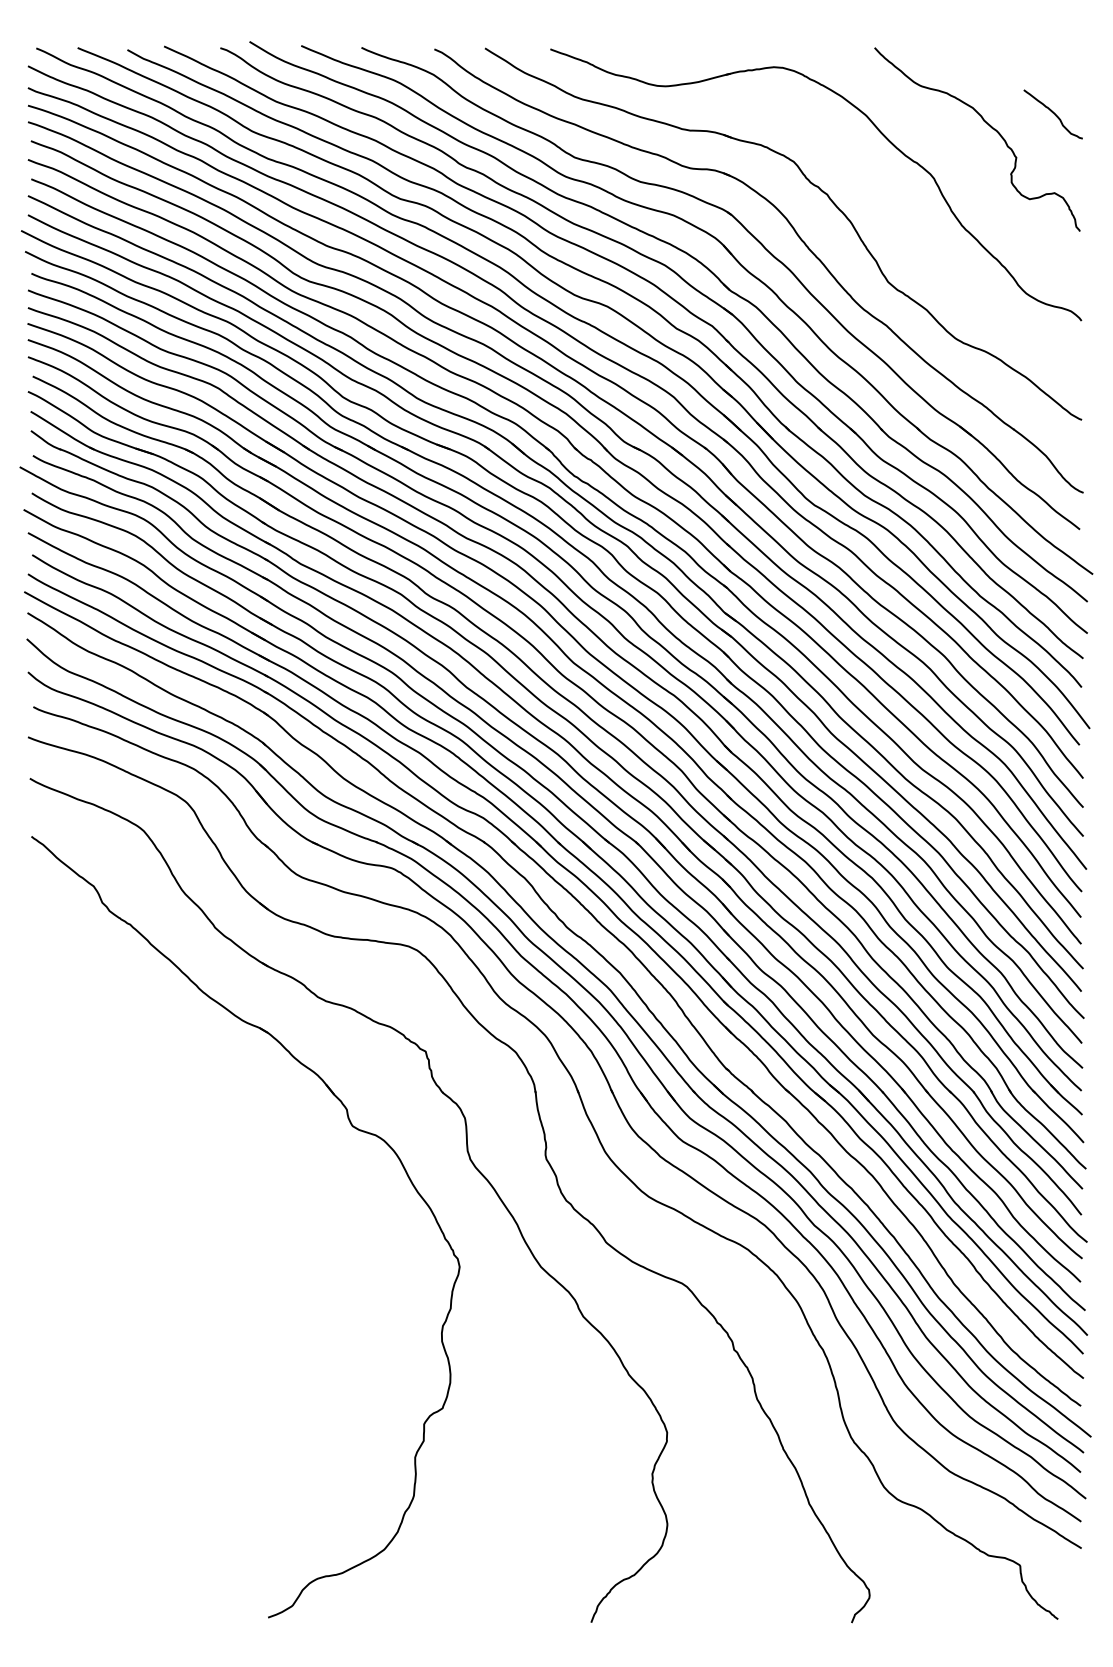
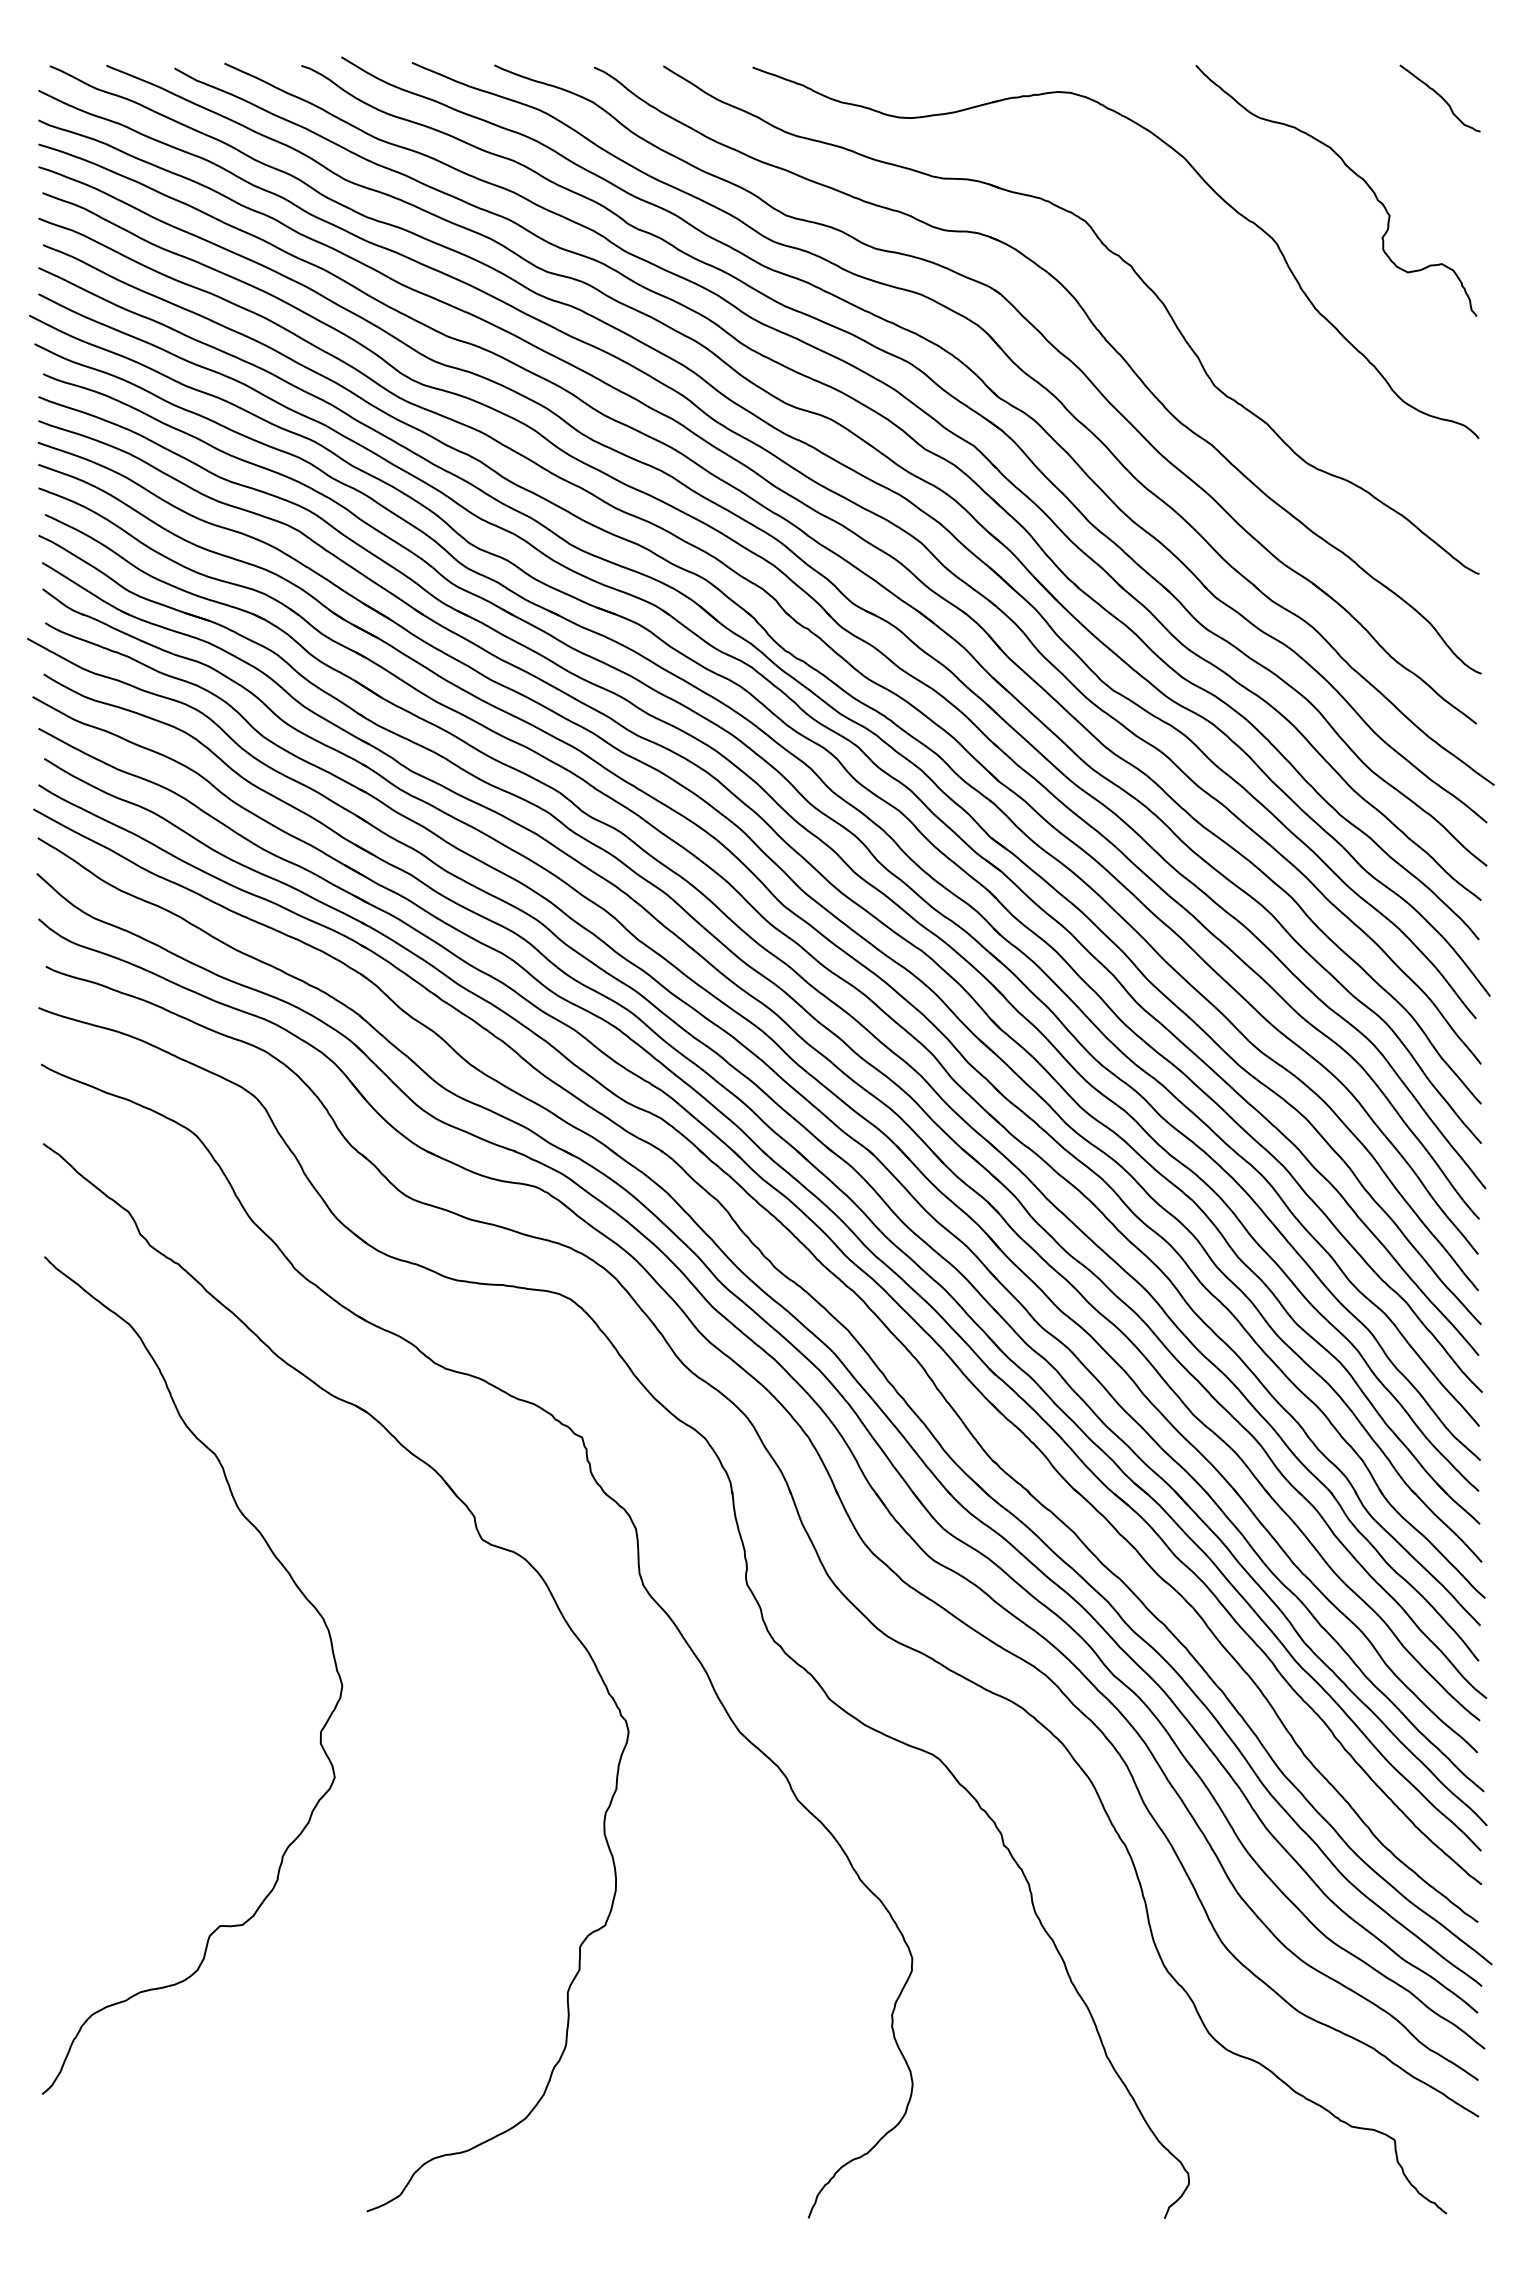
curve: (1053, 113) -> (1440, 97), moved
part: (219, 1164) -> (300, 1592), added

